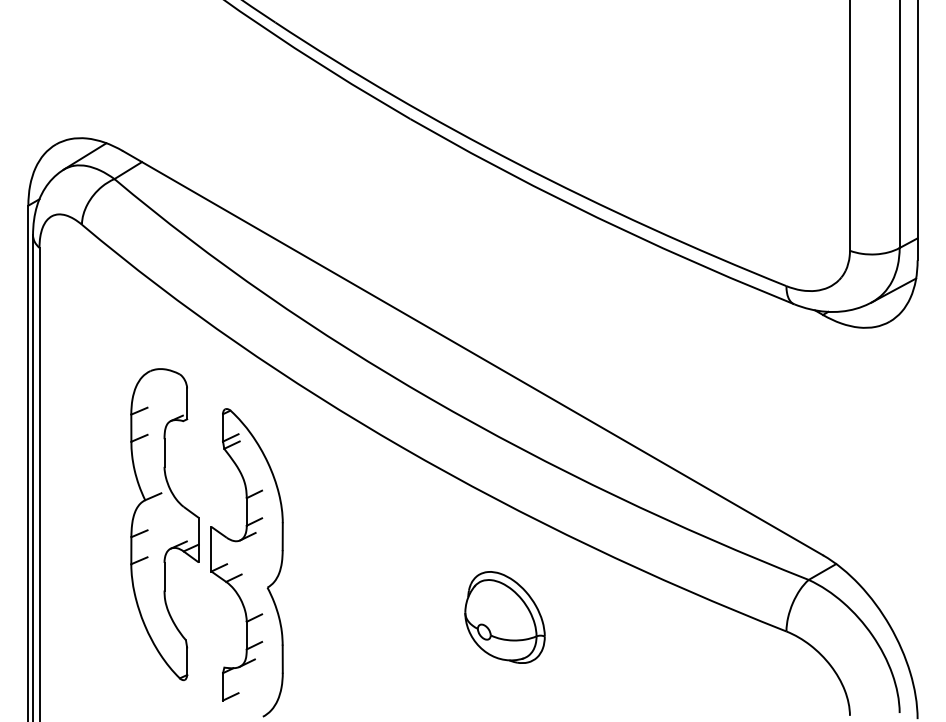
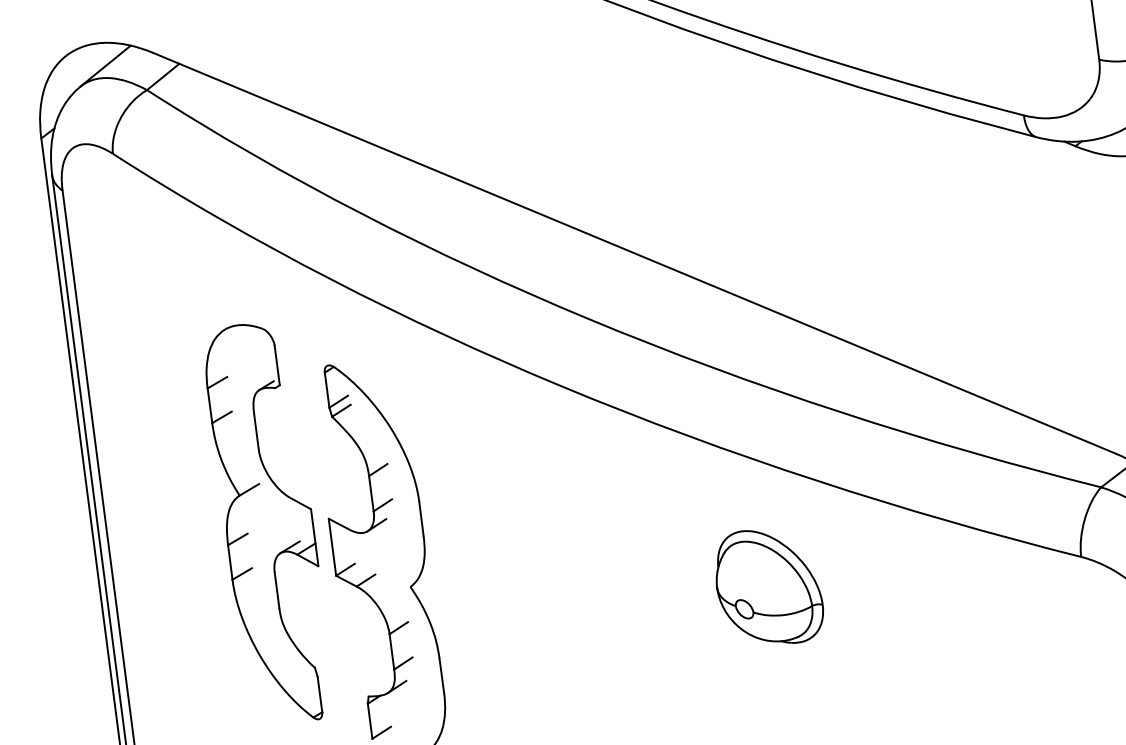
part: (504, 617) -> (768, 587), moved

